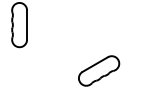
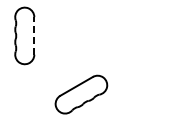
line: (27, 24) -> (34, 35), solid -> dashed
part: (99, 70) -> (81, 94), moved

